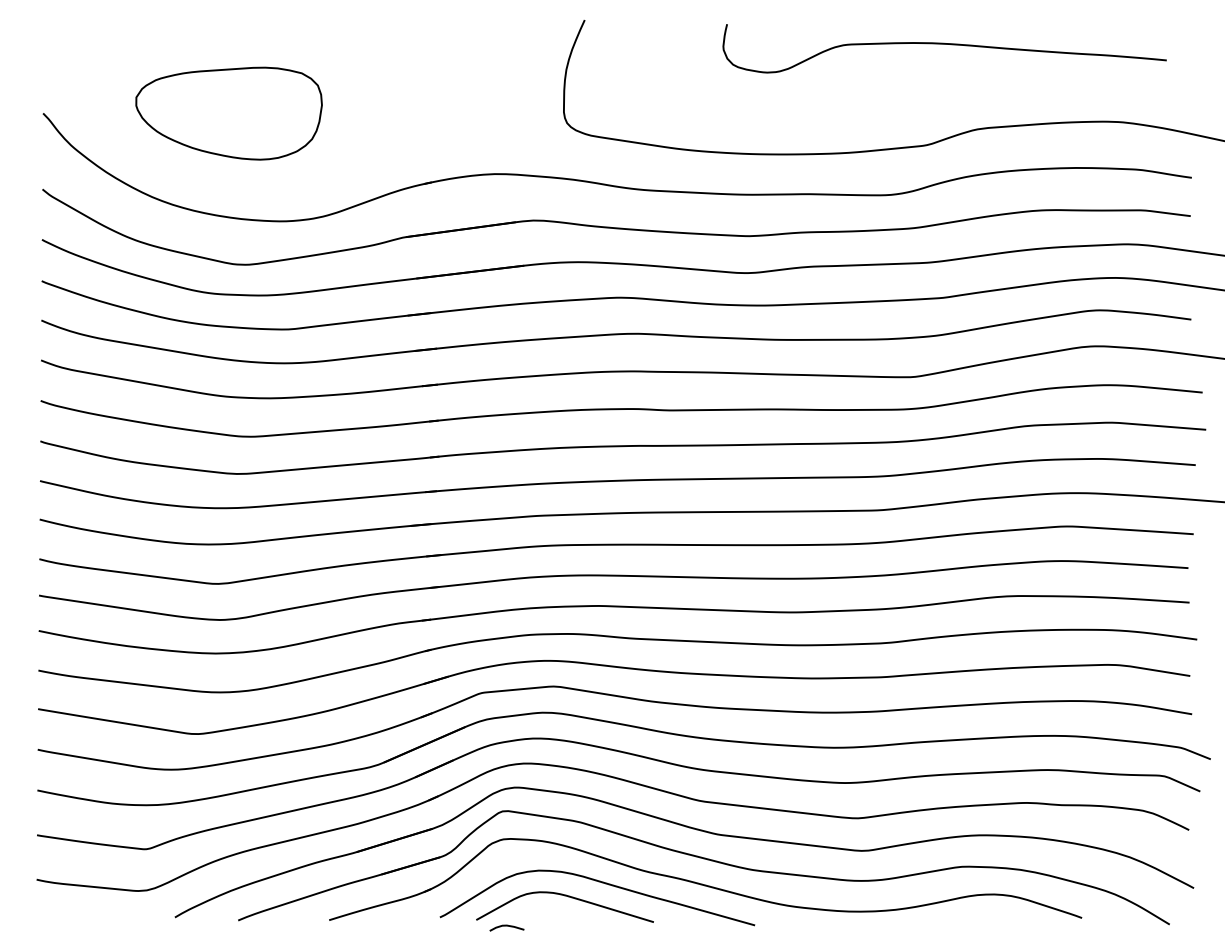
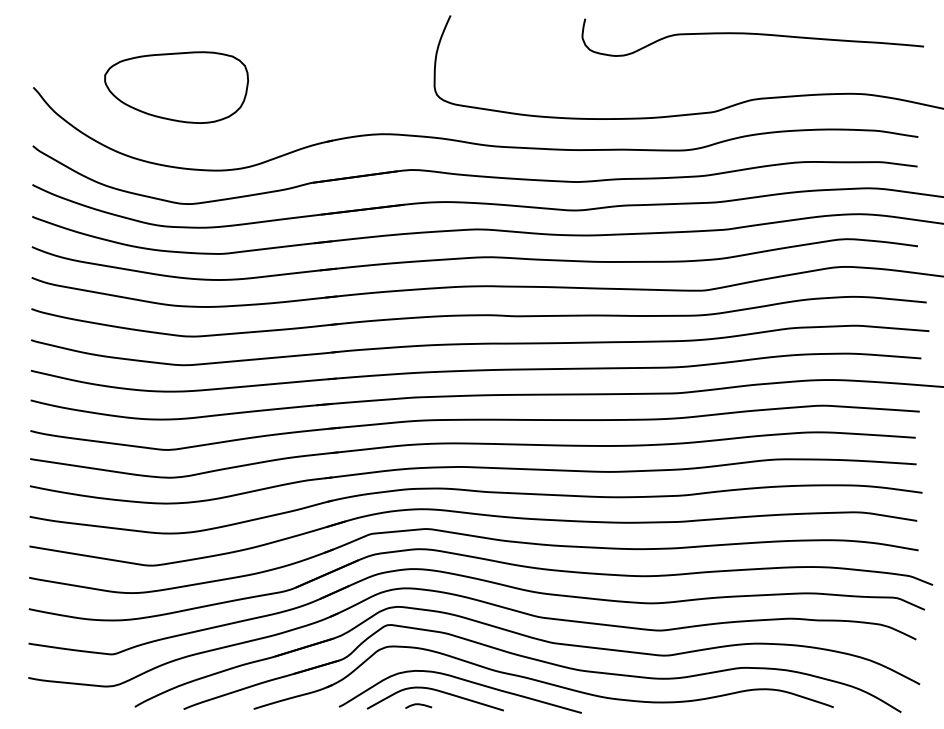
curve: (944, 44) -> (752, 34), moved
curve: (506, 927) -> (418, 705), moved

